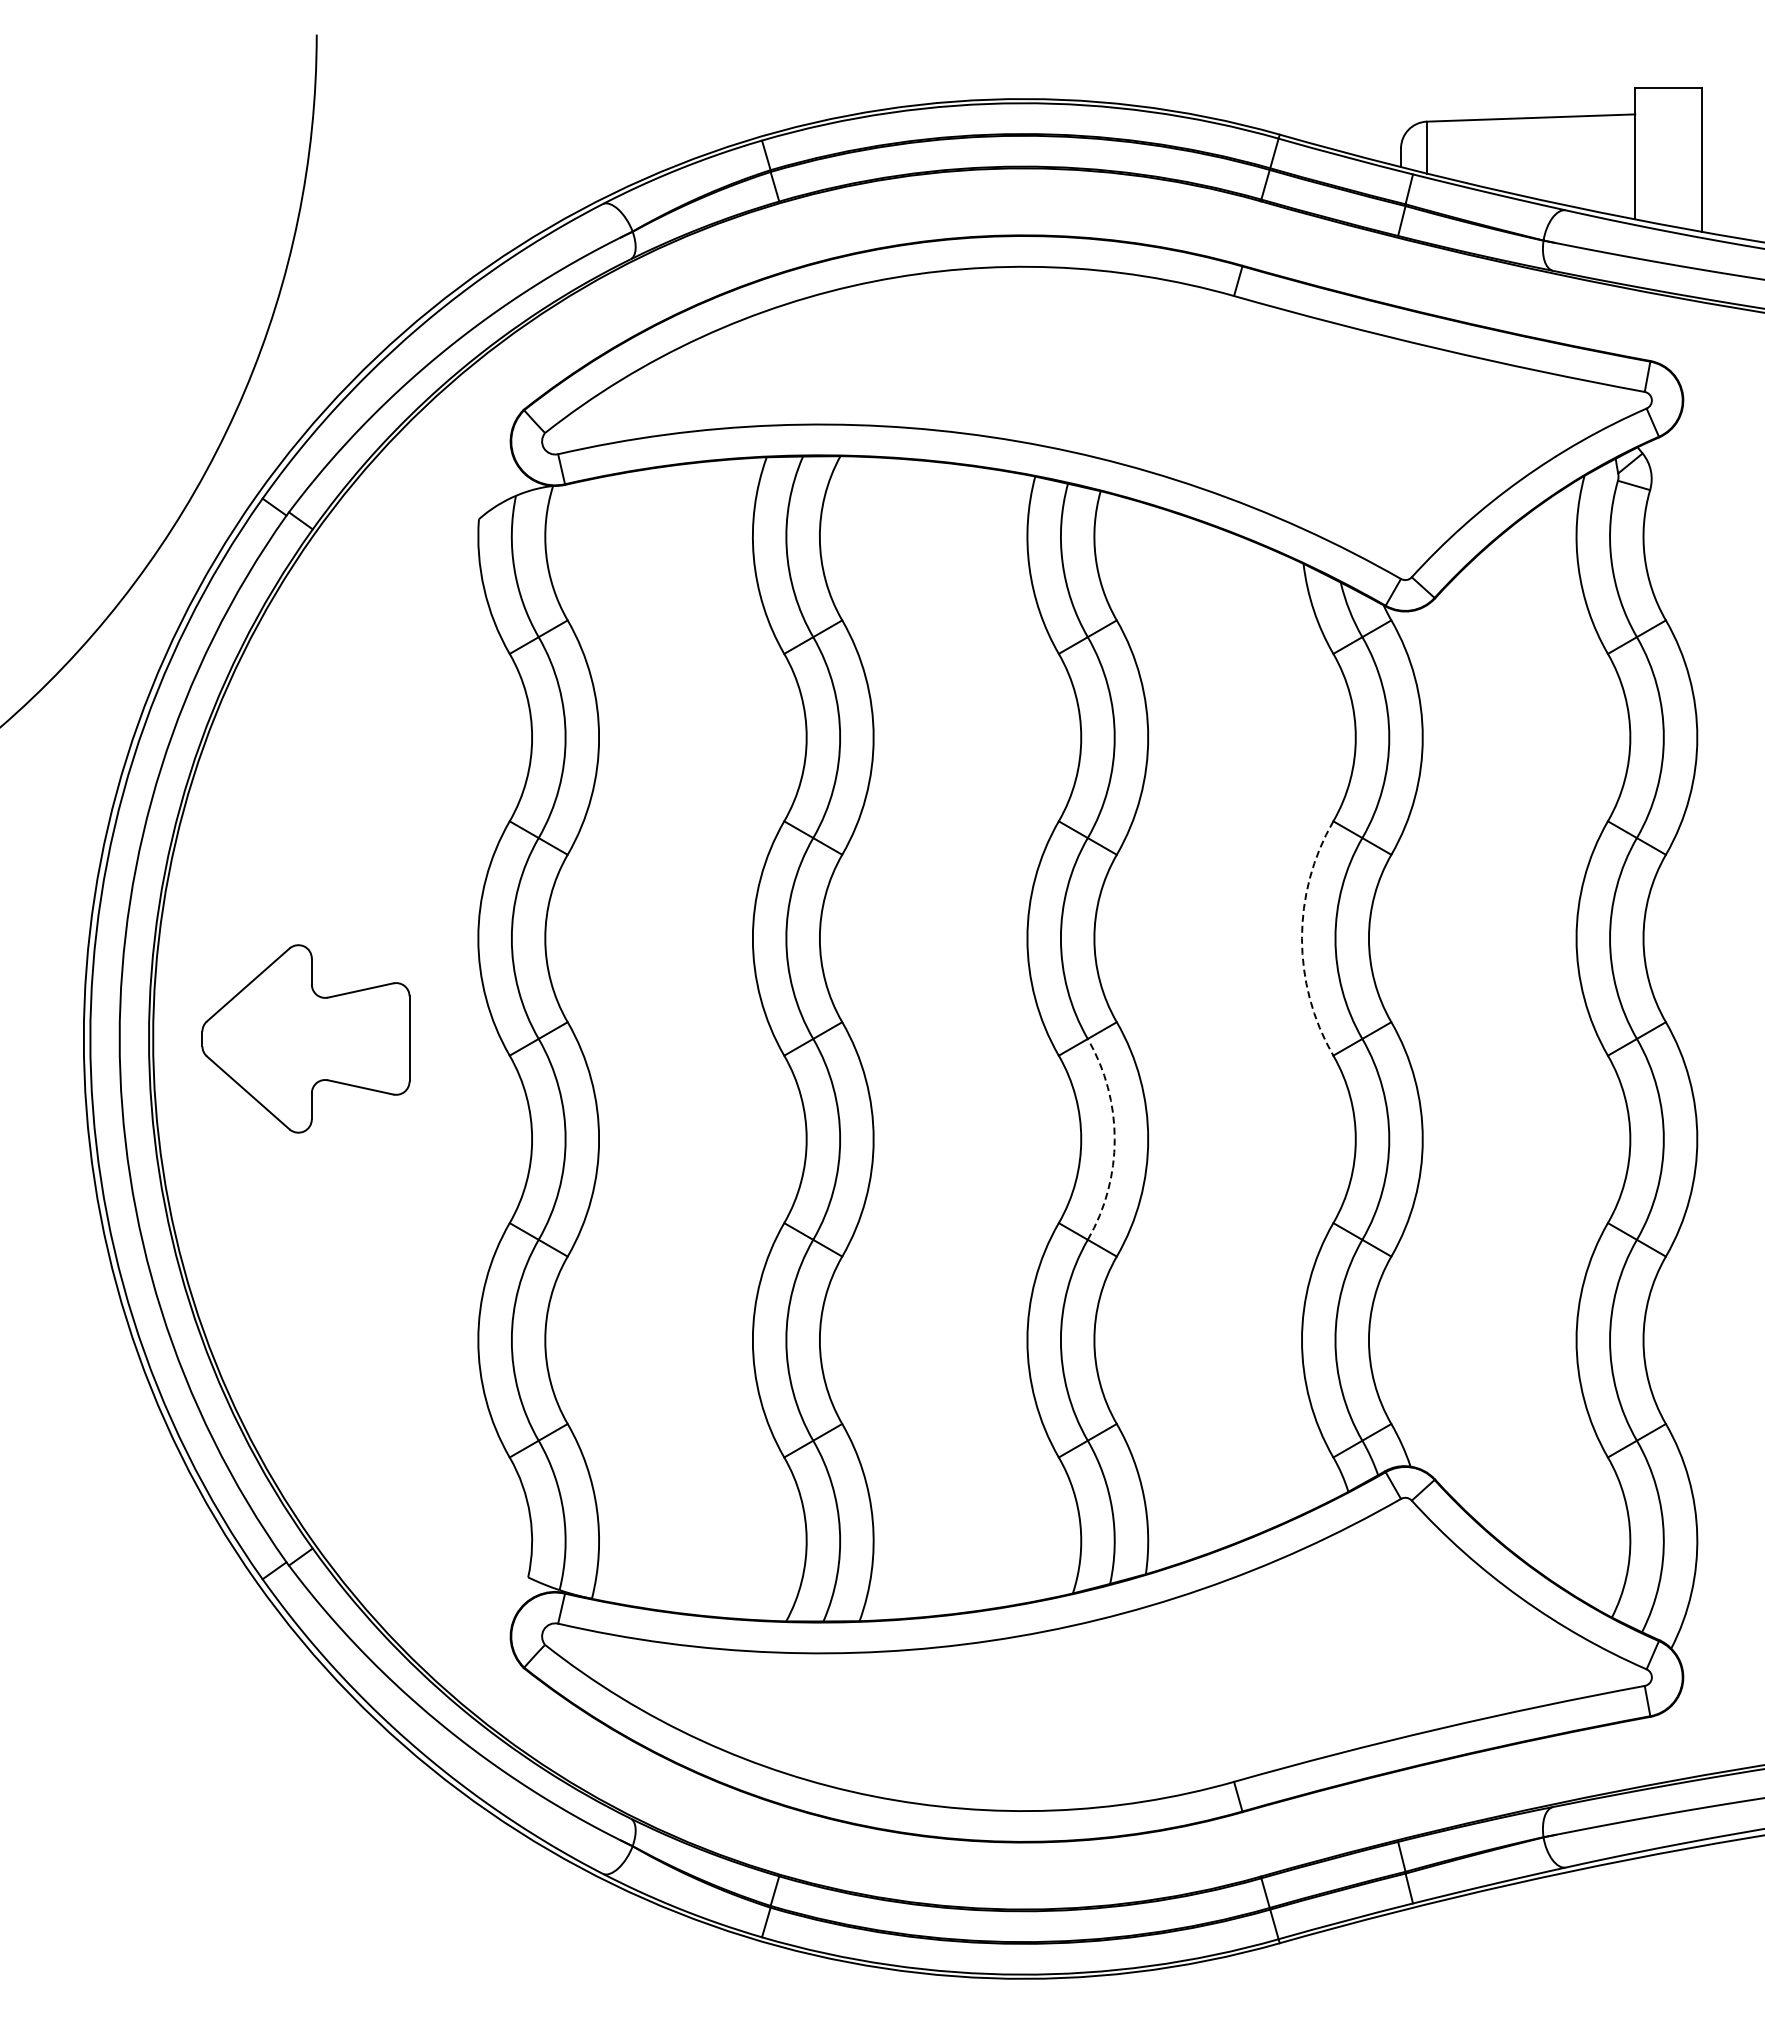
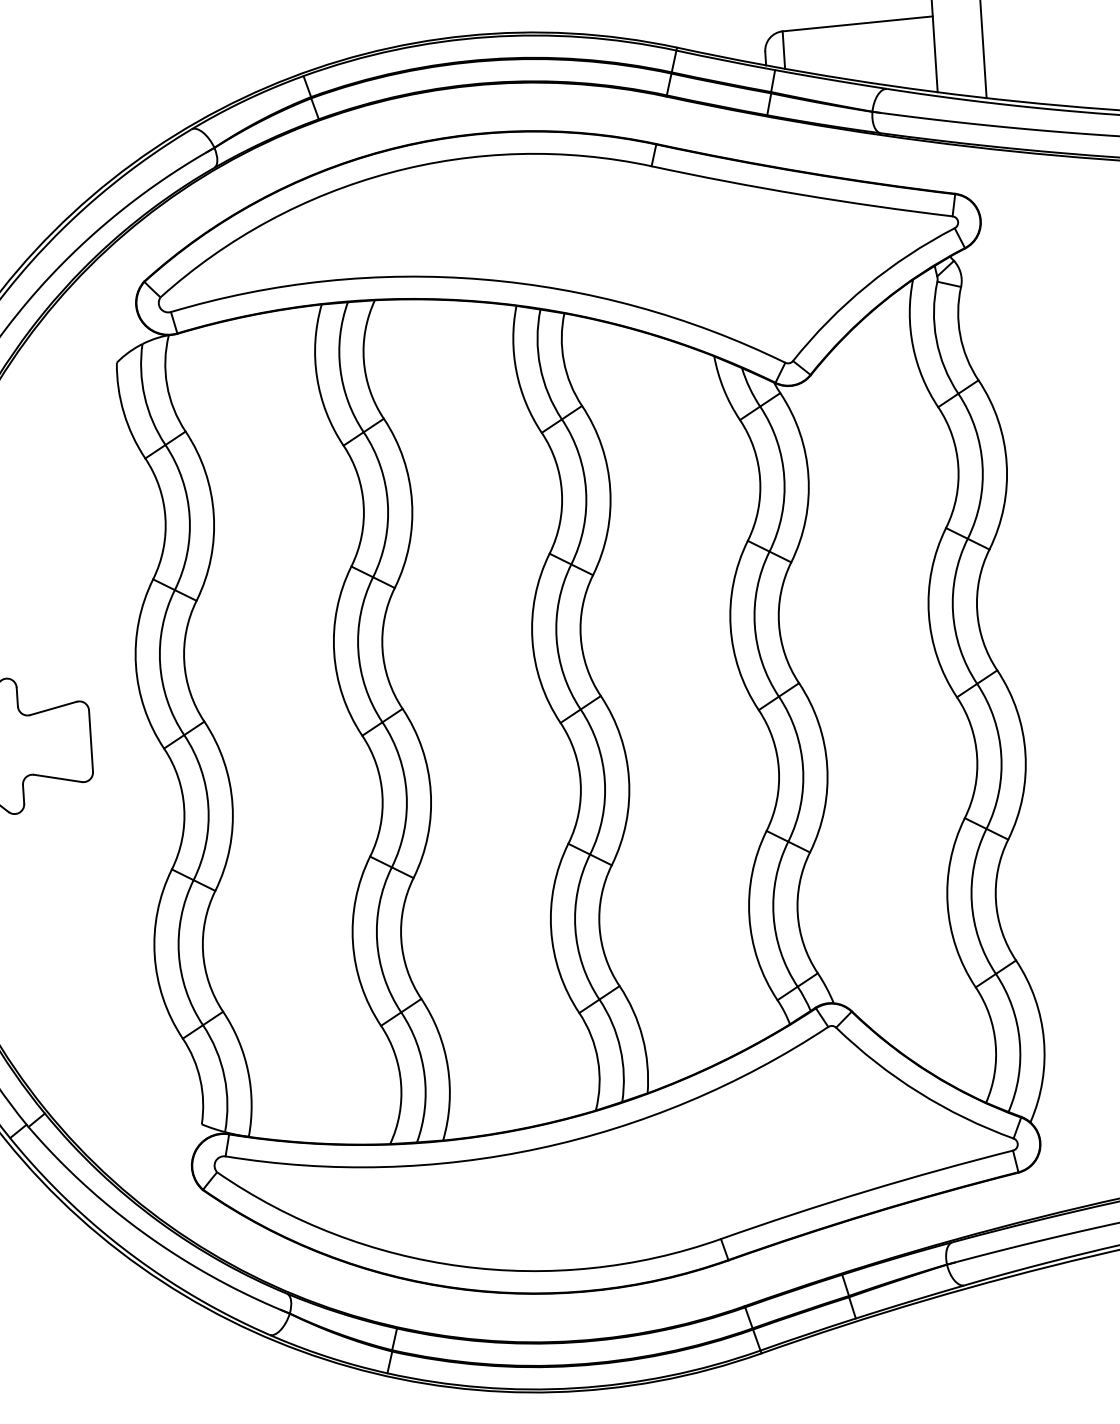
arc: (1301, 938) -> (730, 626), dashed -> solid
arc: (1114, 1139) -> (604, 780), dashed -> solid

